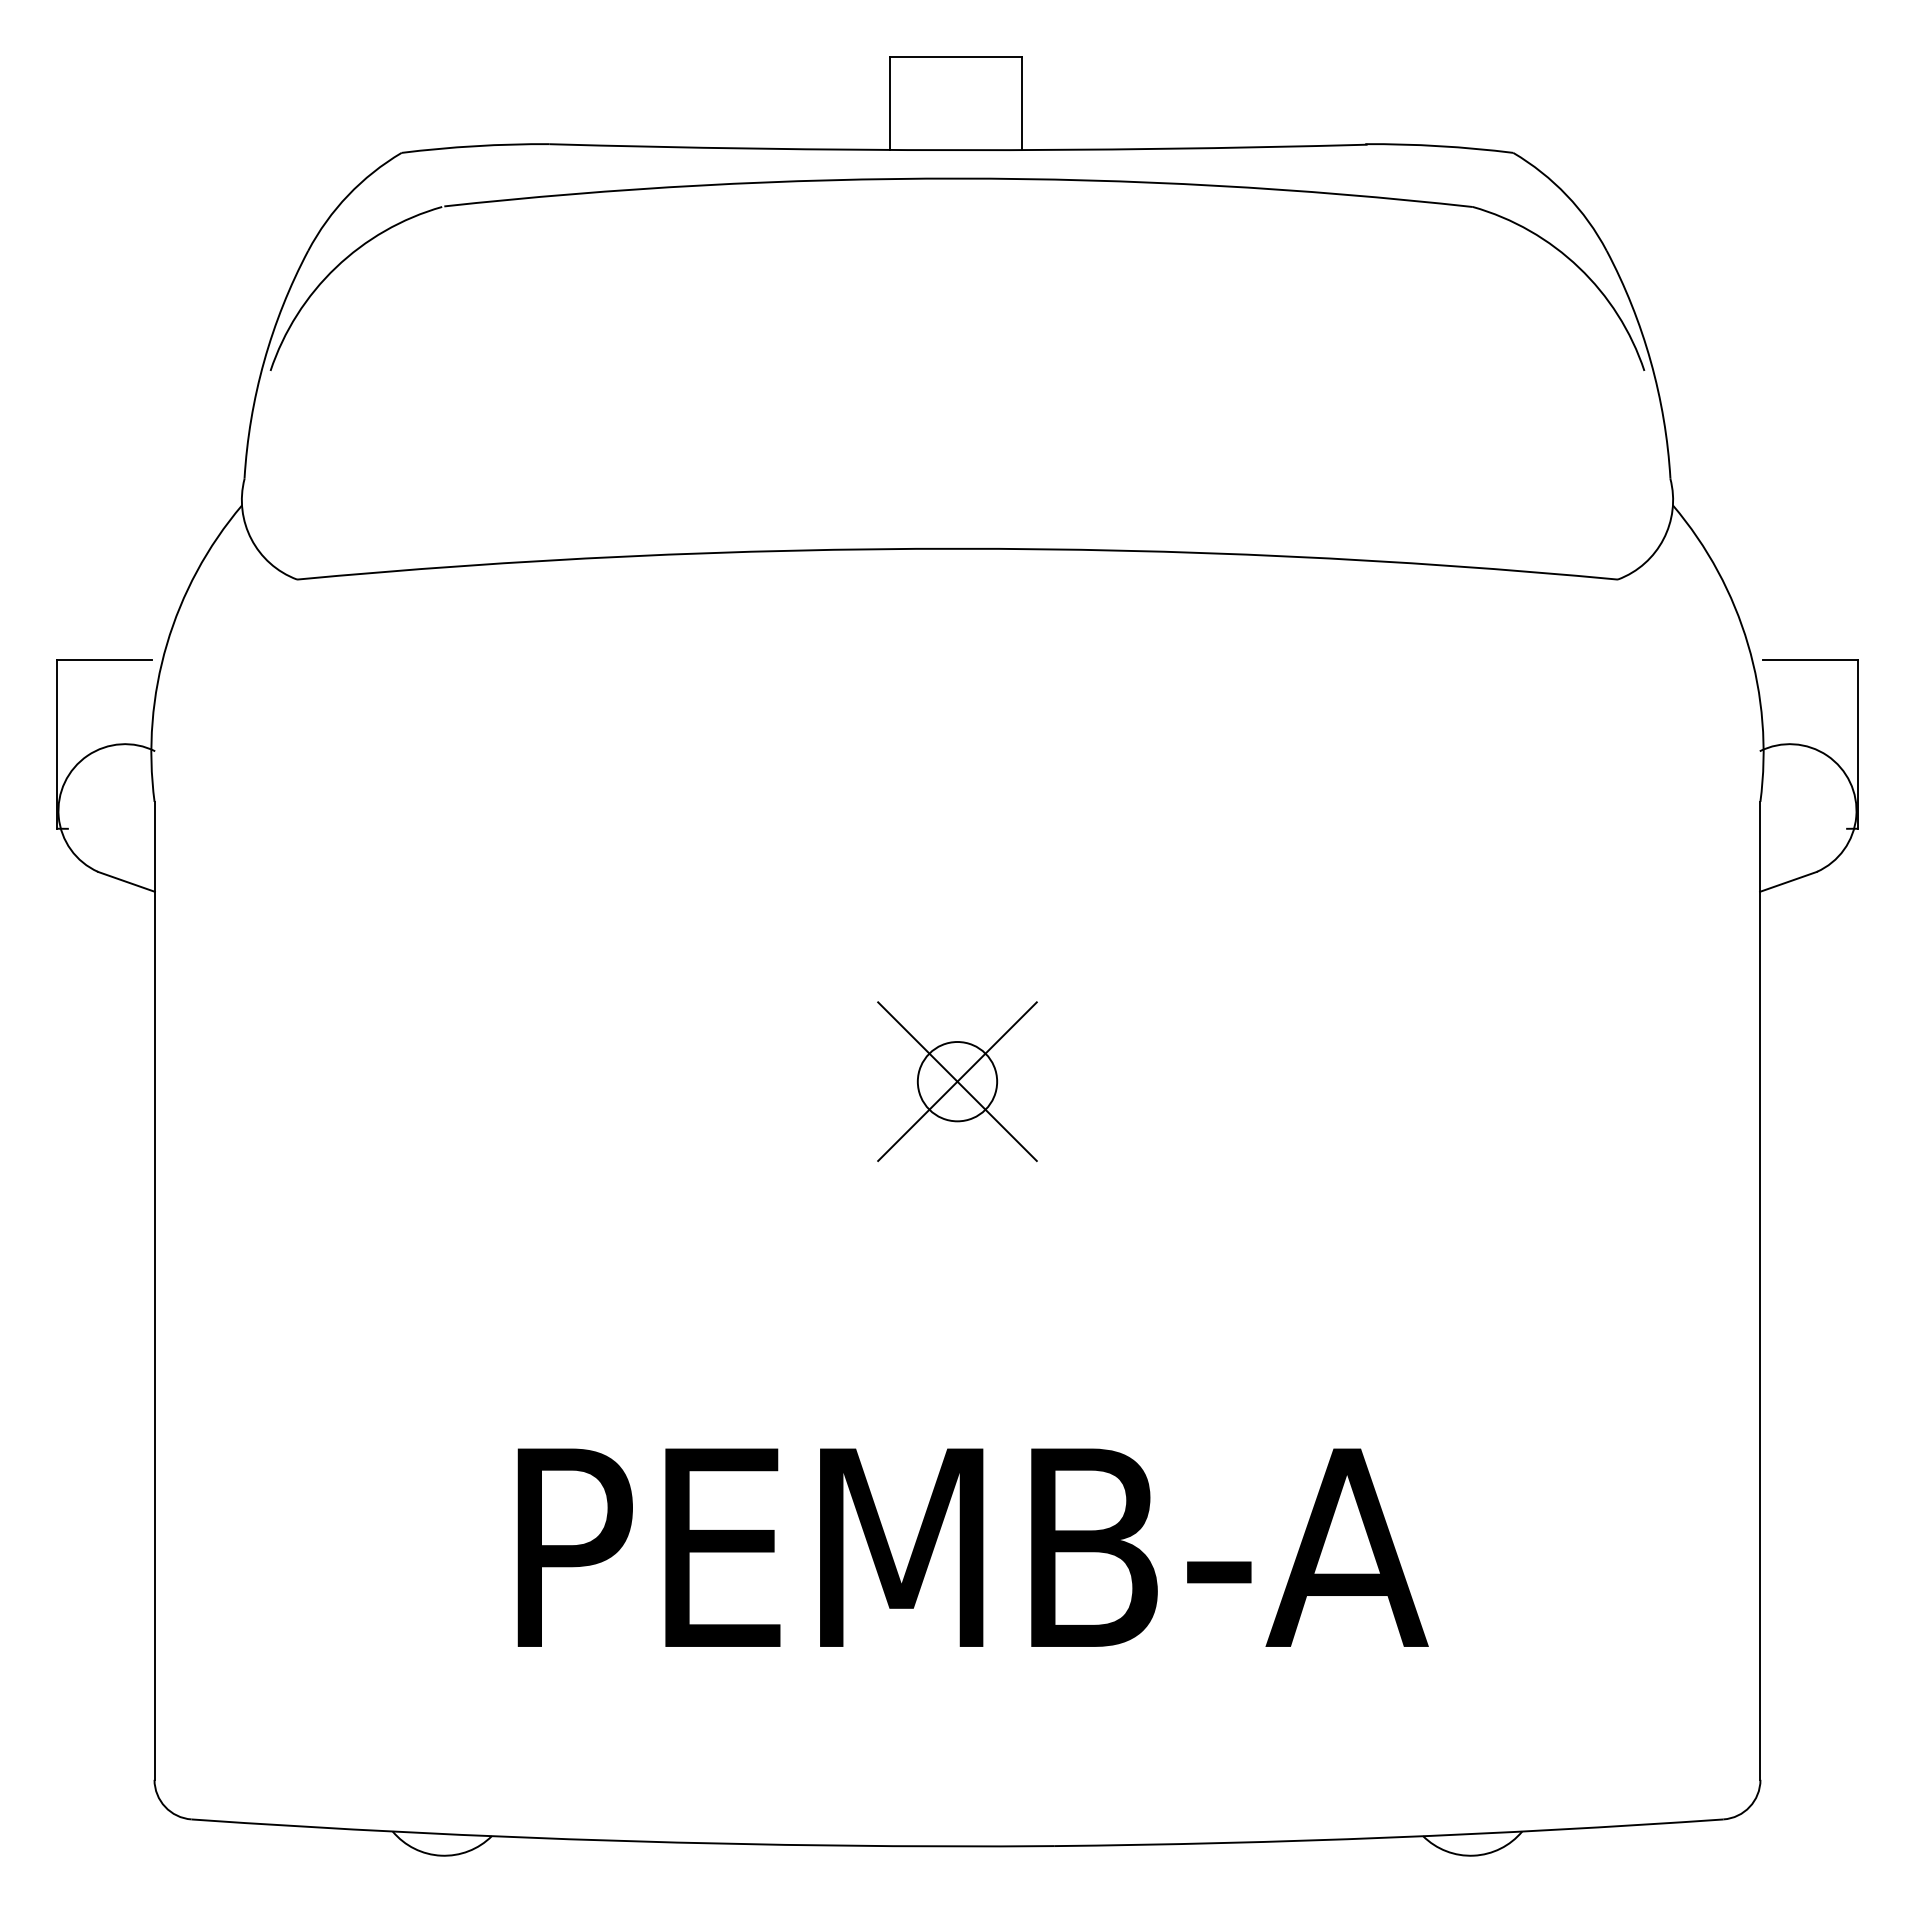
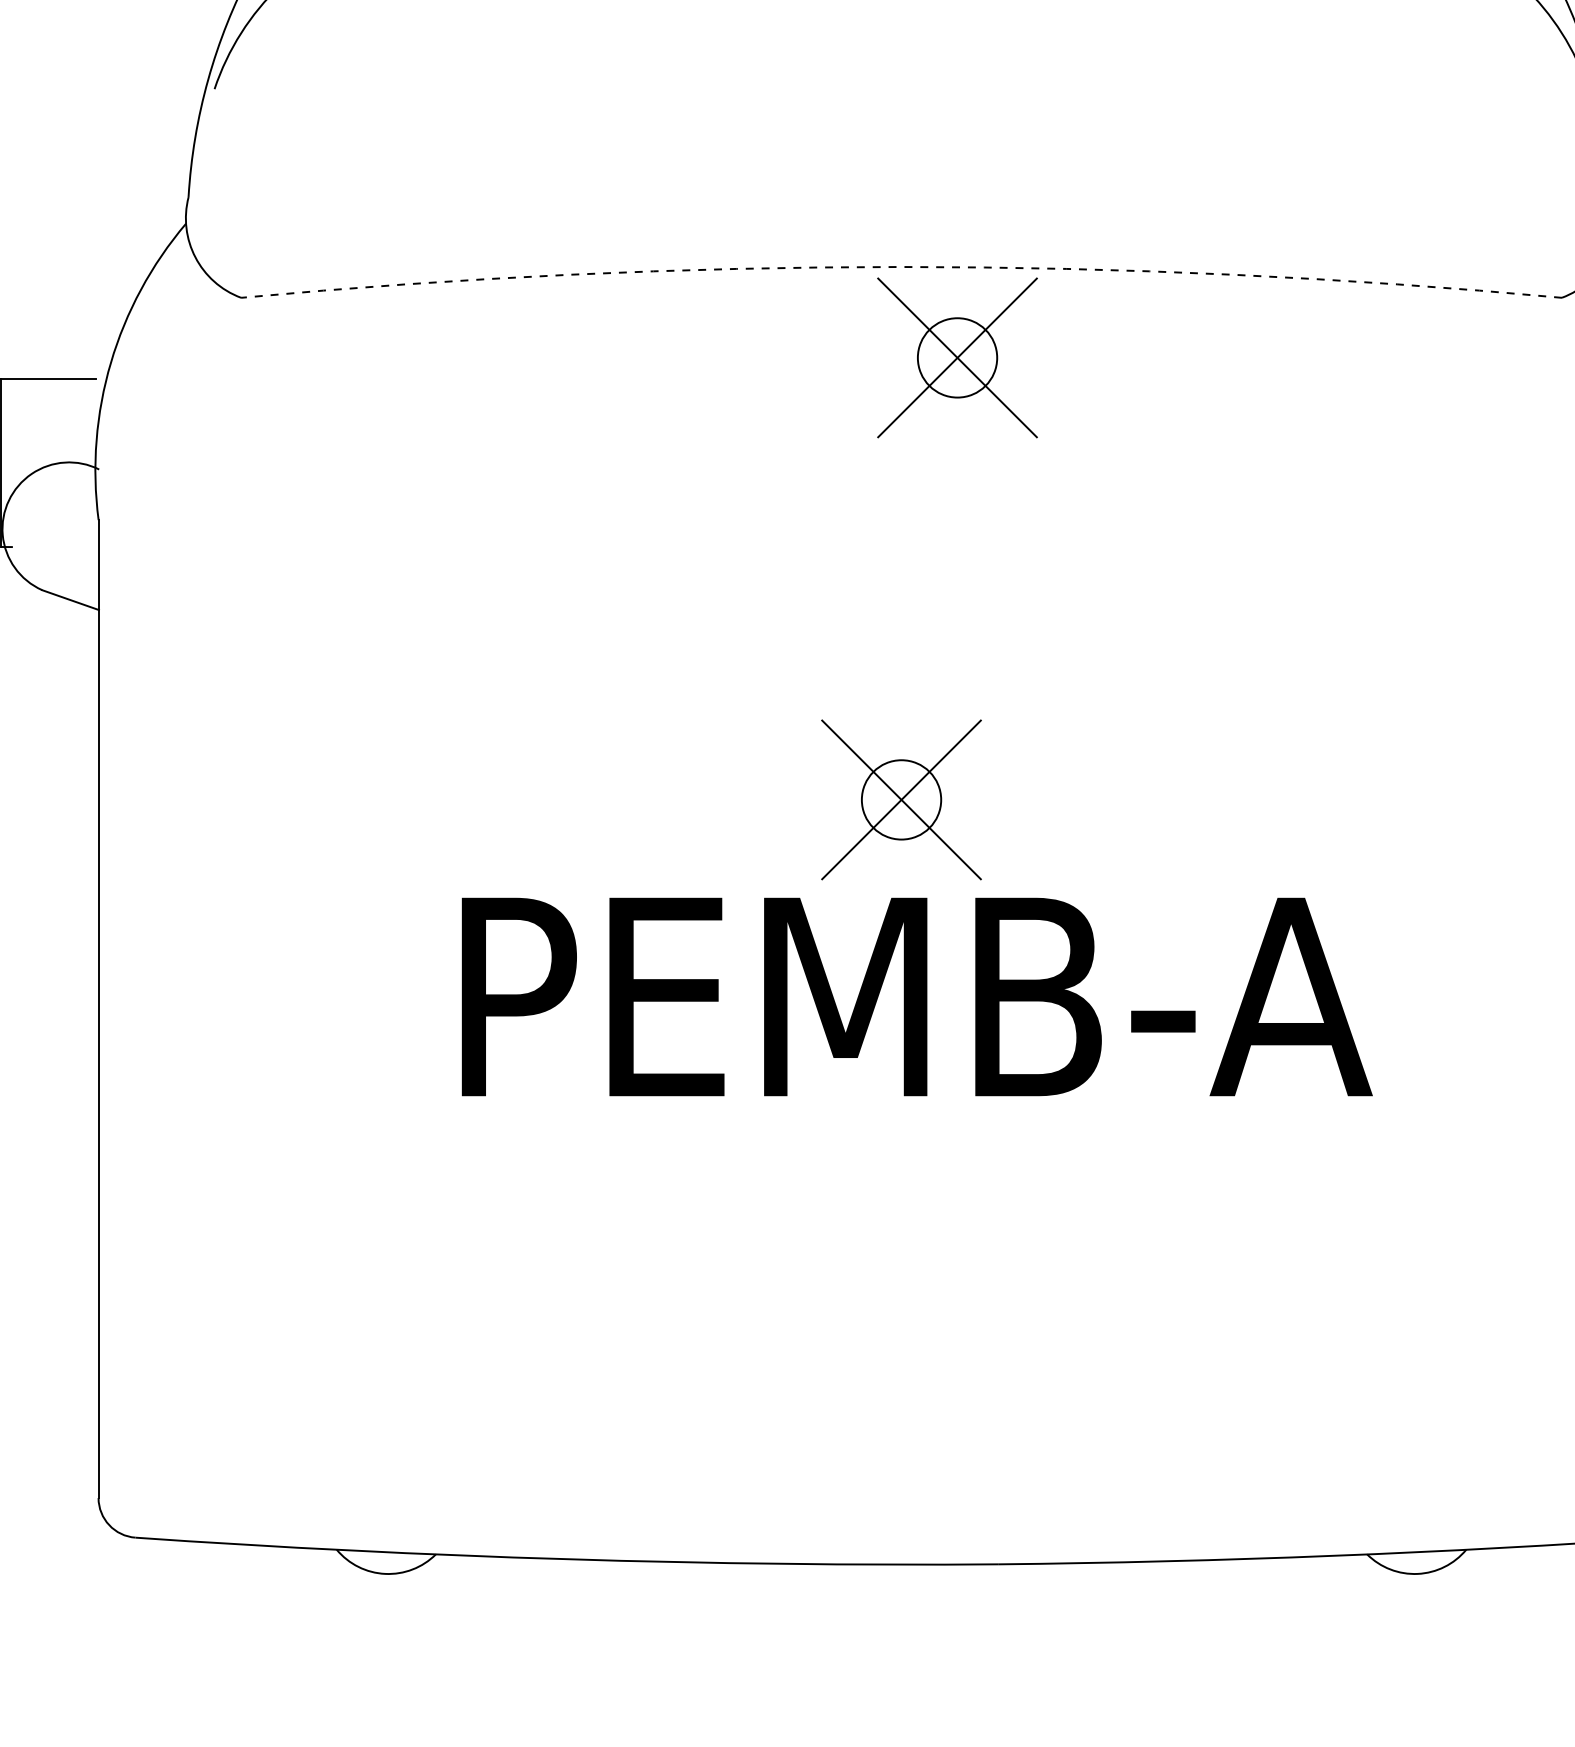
arc: (957, 548) -> (901, 266), solid -> dashed
part: (1013, 639) -> (957, 357), added
text: (972, 1547) -> (916, 996), moved

